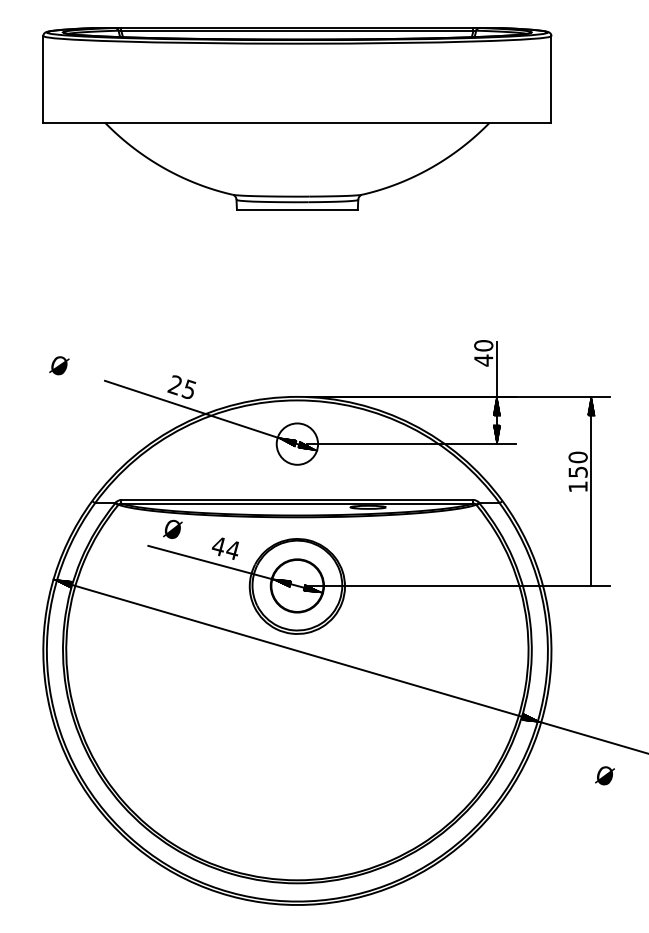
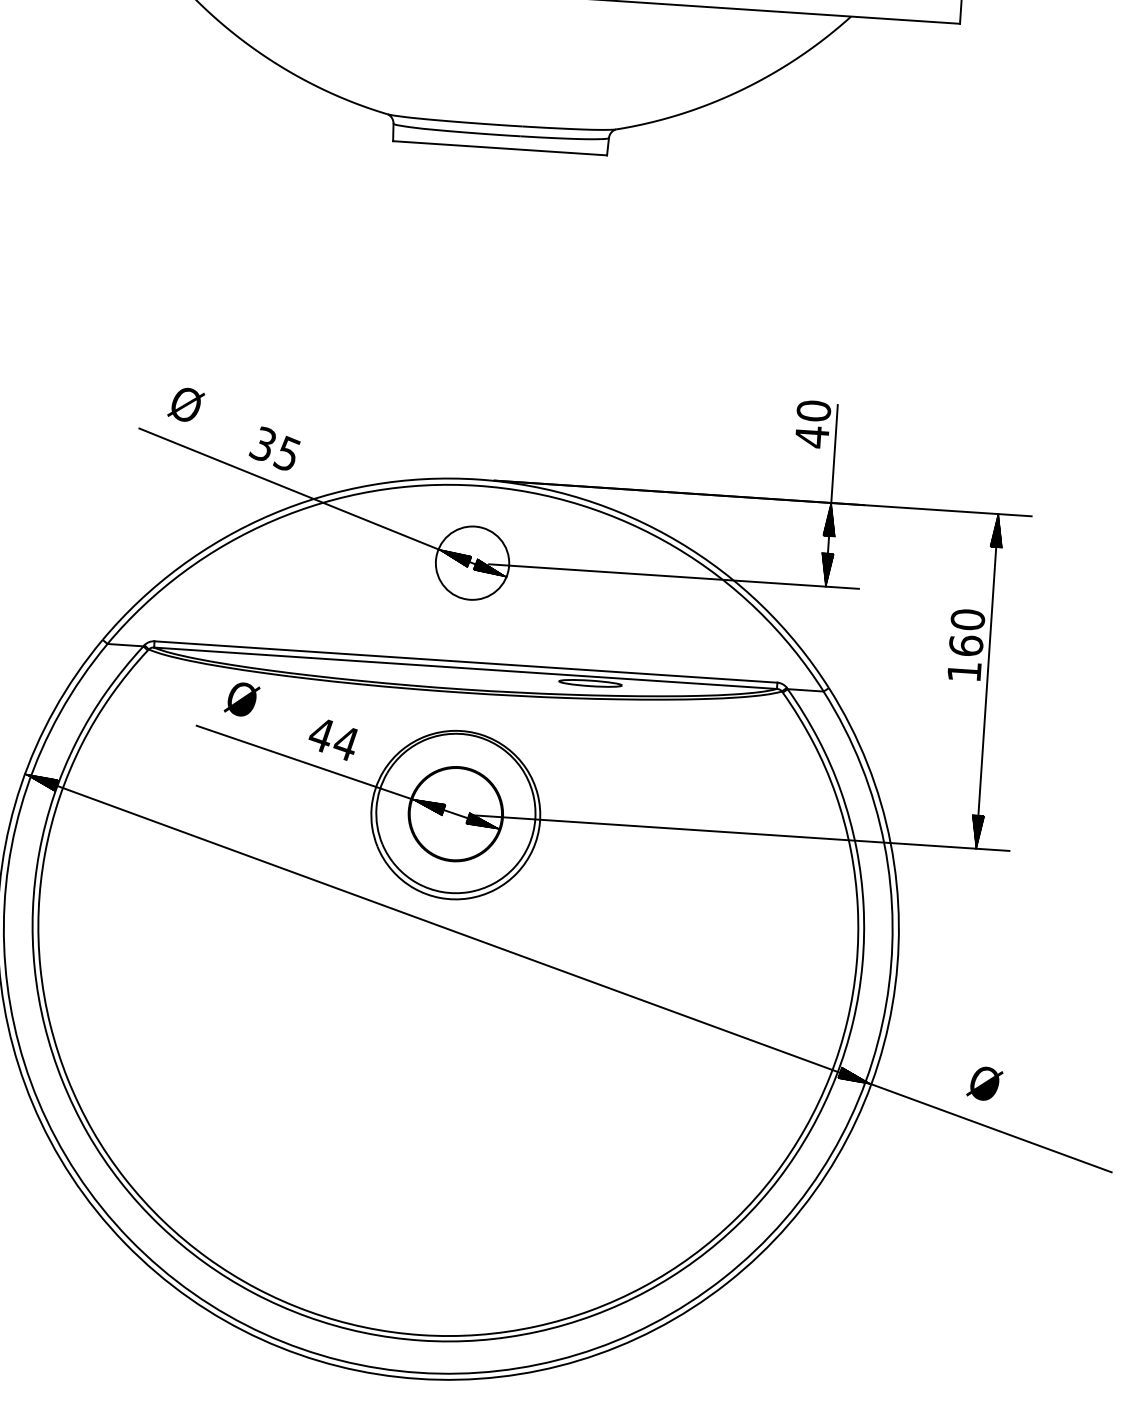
text: (59, 365) -> (186, 404), moved
text: (174, 385) -> (261, 444), 25 -> 35
text: (577, 471) -> (965, 644), 150 -> 160
hatch: (591, 576) -> (977, 832), added
text: (604, 775) -> (983, 1083), moved

